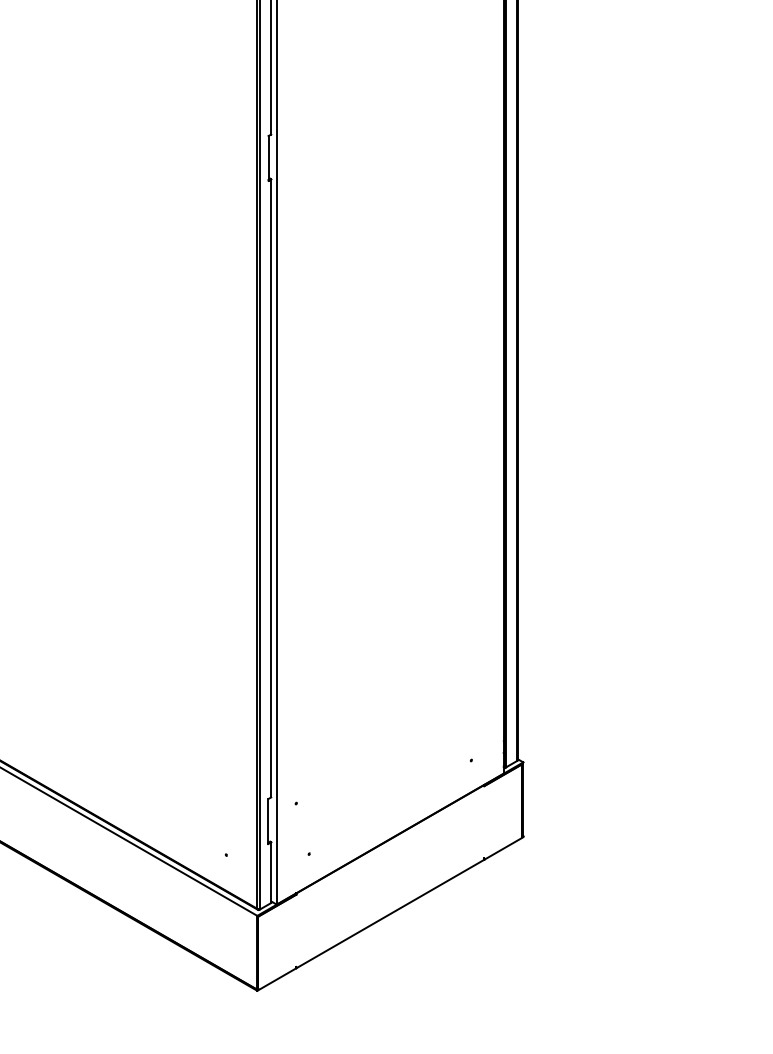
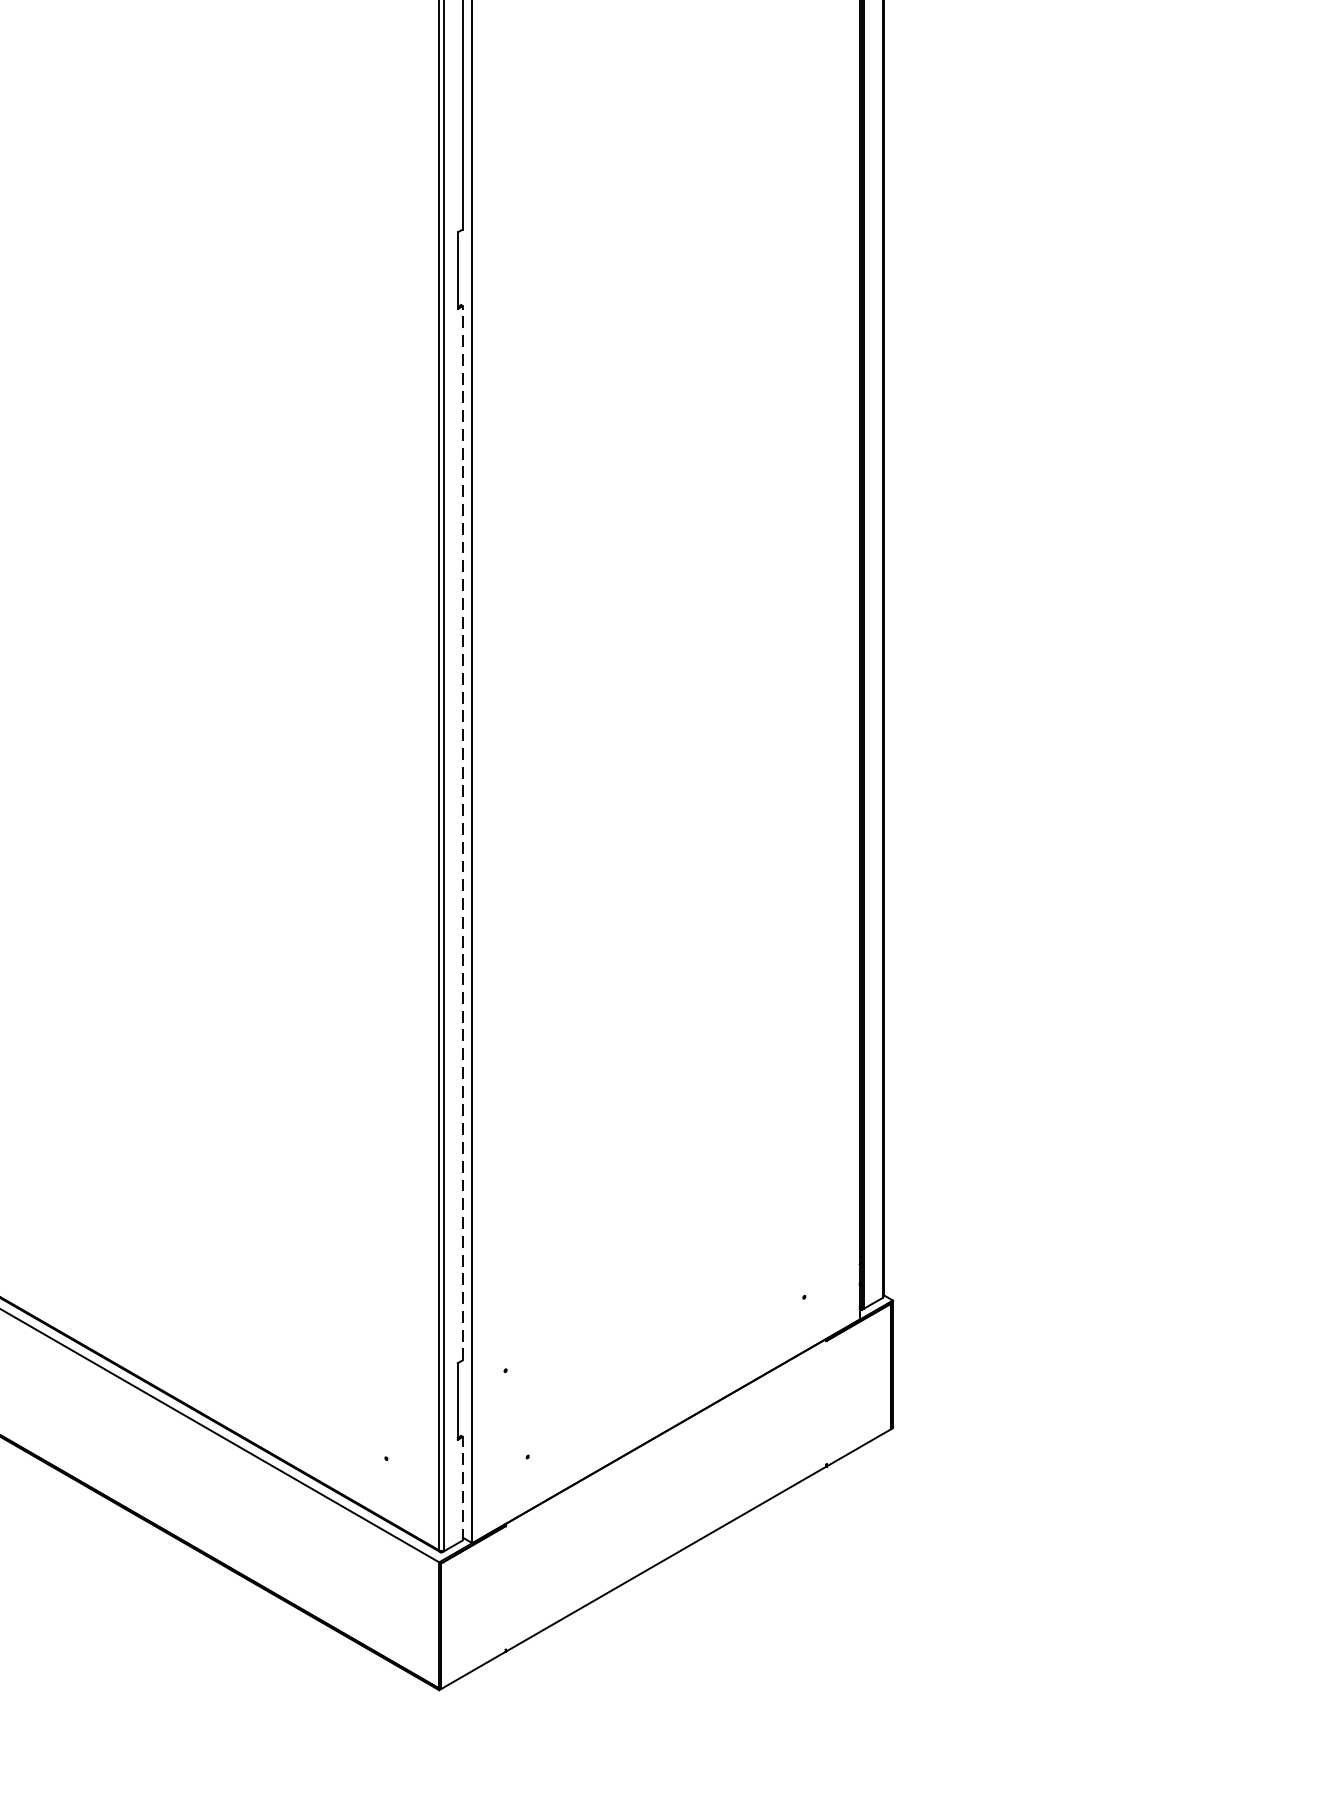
line: (271, 488) -> (463, 833), solid -> dashed
line: (271, 872) -> (463, 1488), solid -> dashed

